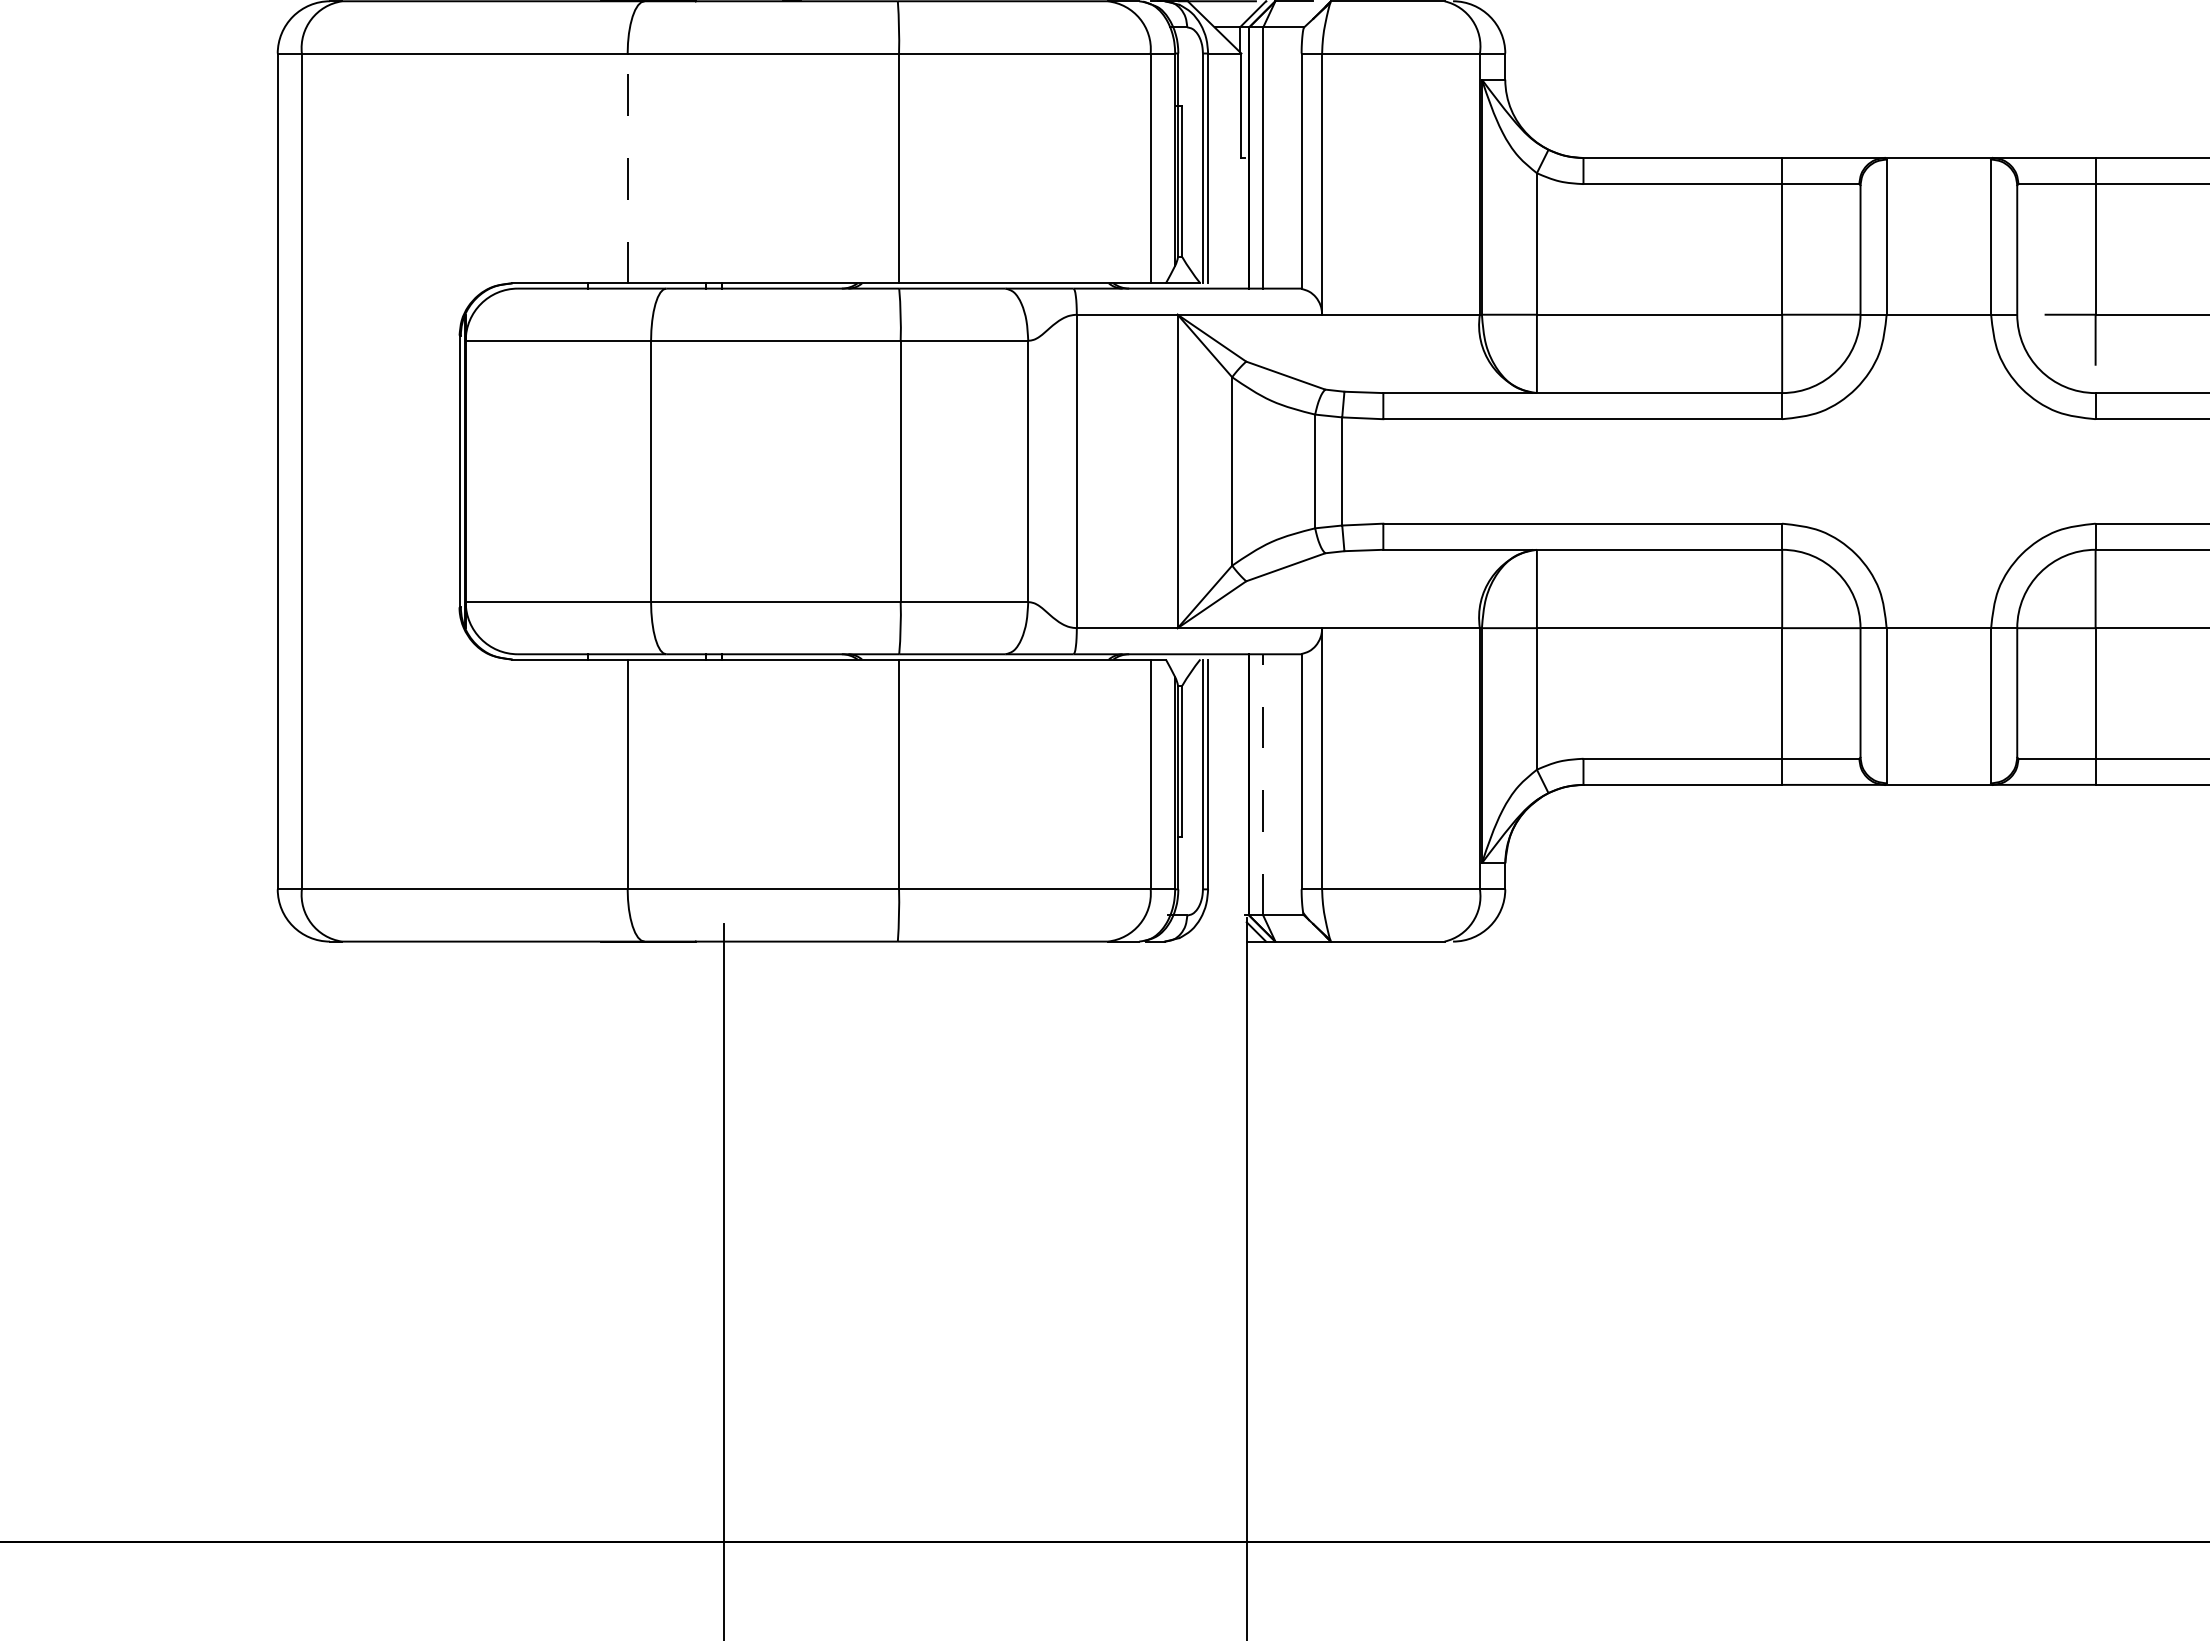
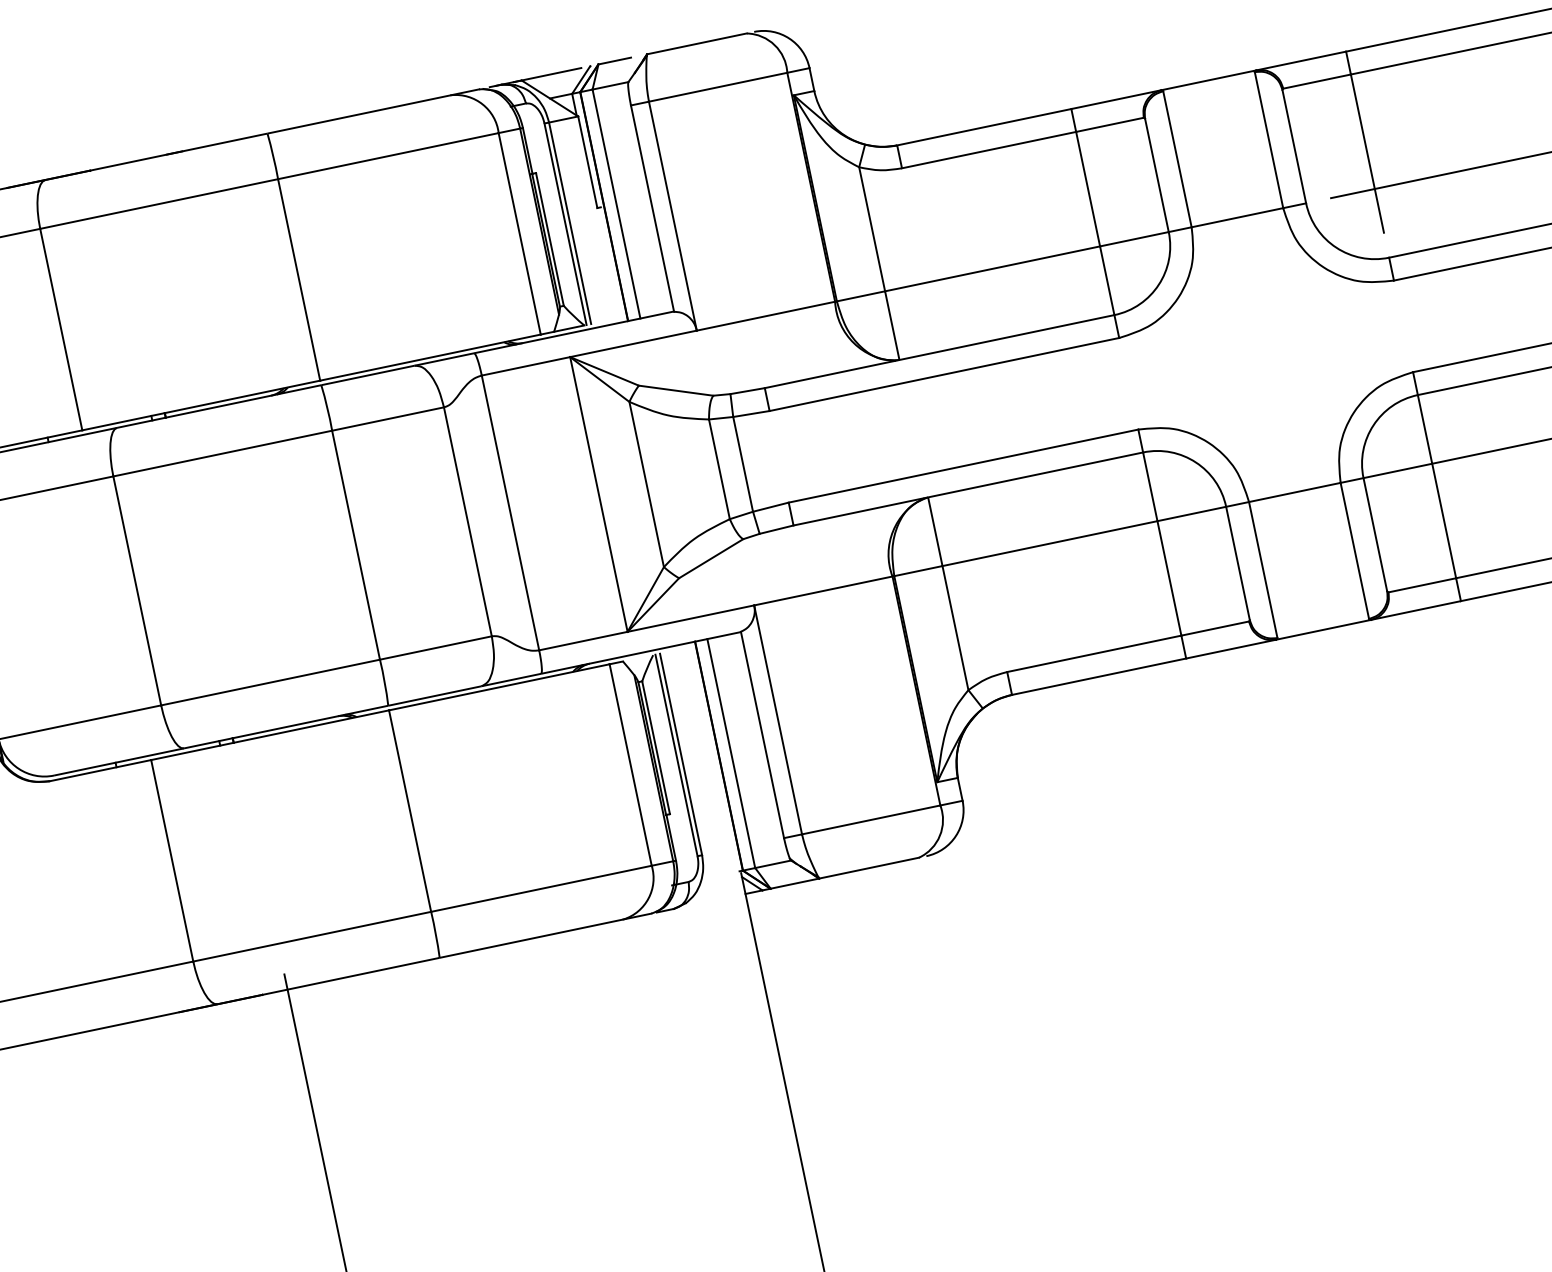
line: (627, 168) -> (61, 329), dashed -> solid
line: (1263, 784) -> (731, 753), dashed -> solid

